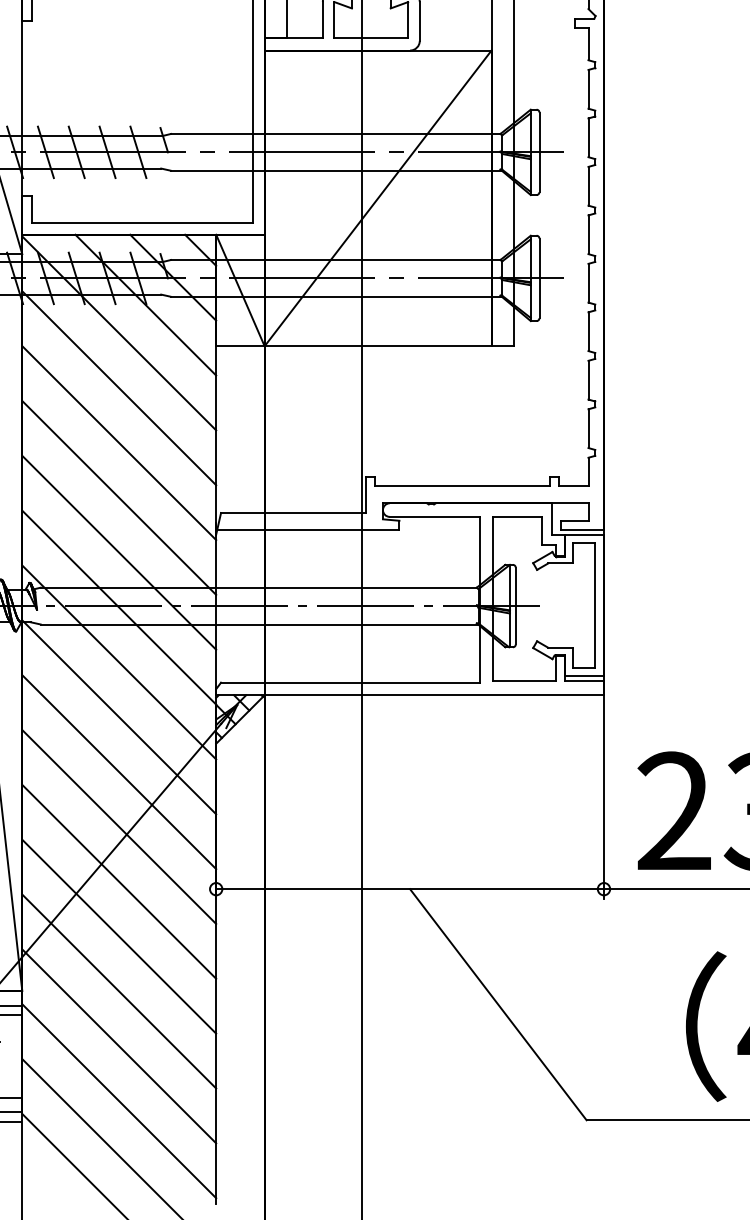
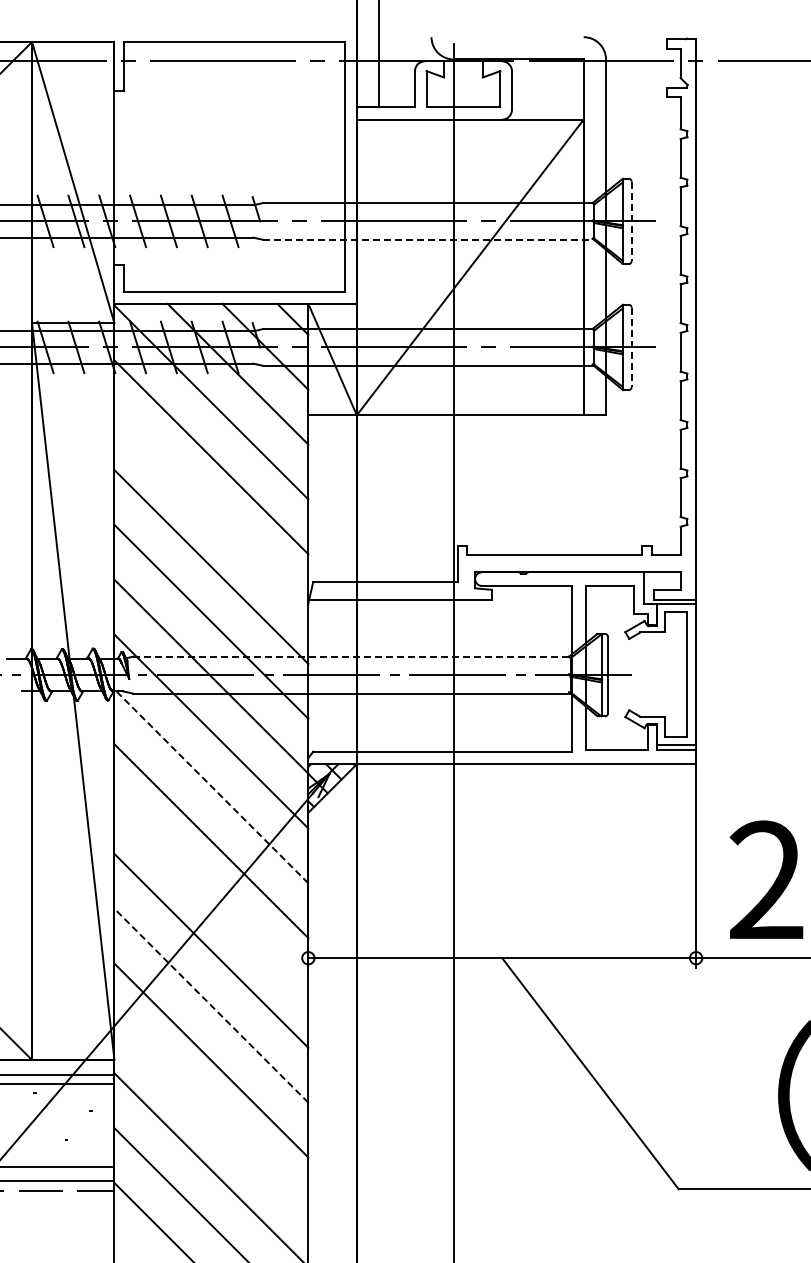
line: (539, 152) -> (631, 221), solid -> dashed
line: (337, 170) -> (429, 239), solid -> dashed
line: (539, 278) -> (631, 347), solid -> dashed
line: (119, 443) -> (211, 512), removed
line: (258, 587) -> (350, 656), solid -> dashed
line: (119, 717) -> (211, 786), solid -> dashed
line: (119, 827) -> (211, 896), removed
line: (119, 936) -> (211, 1005), solid -> dashed
line: (119, 1046) -> (211, 1115), removed

